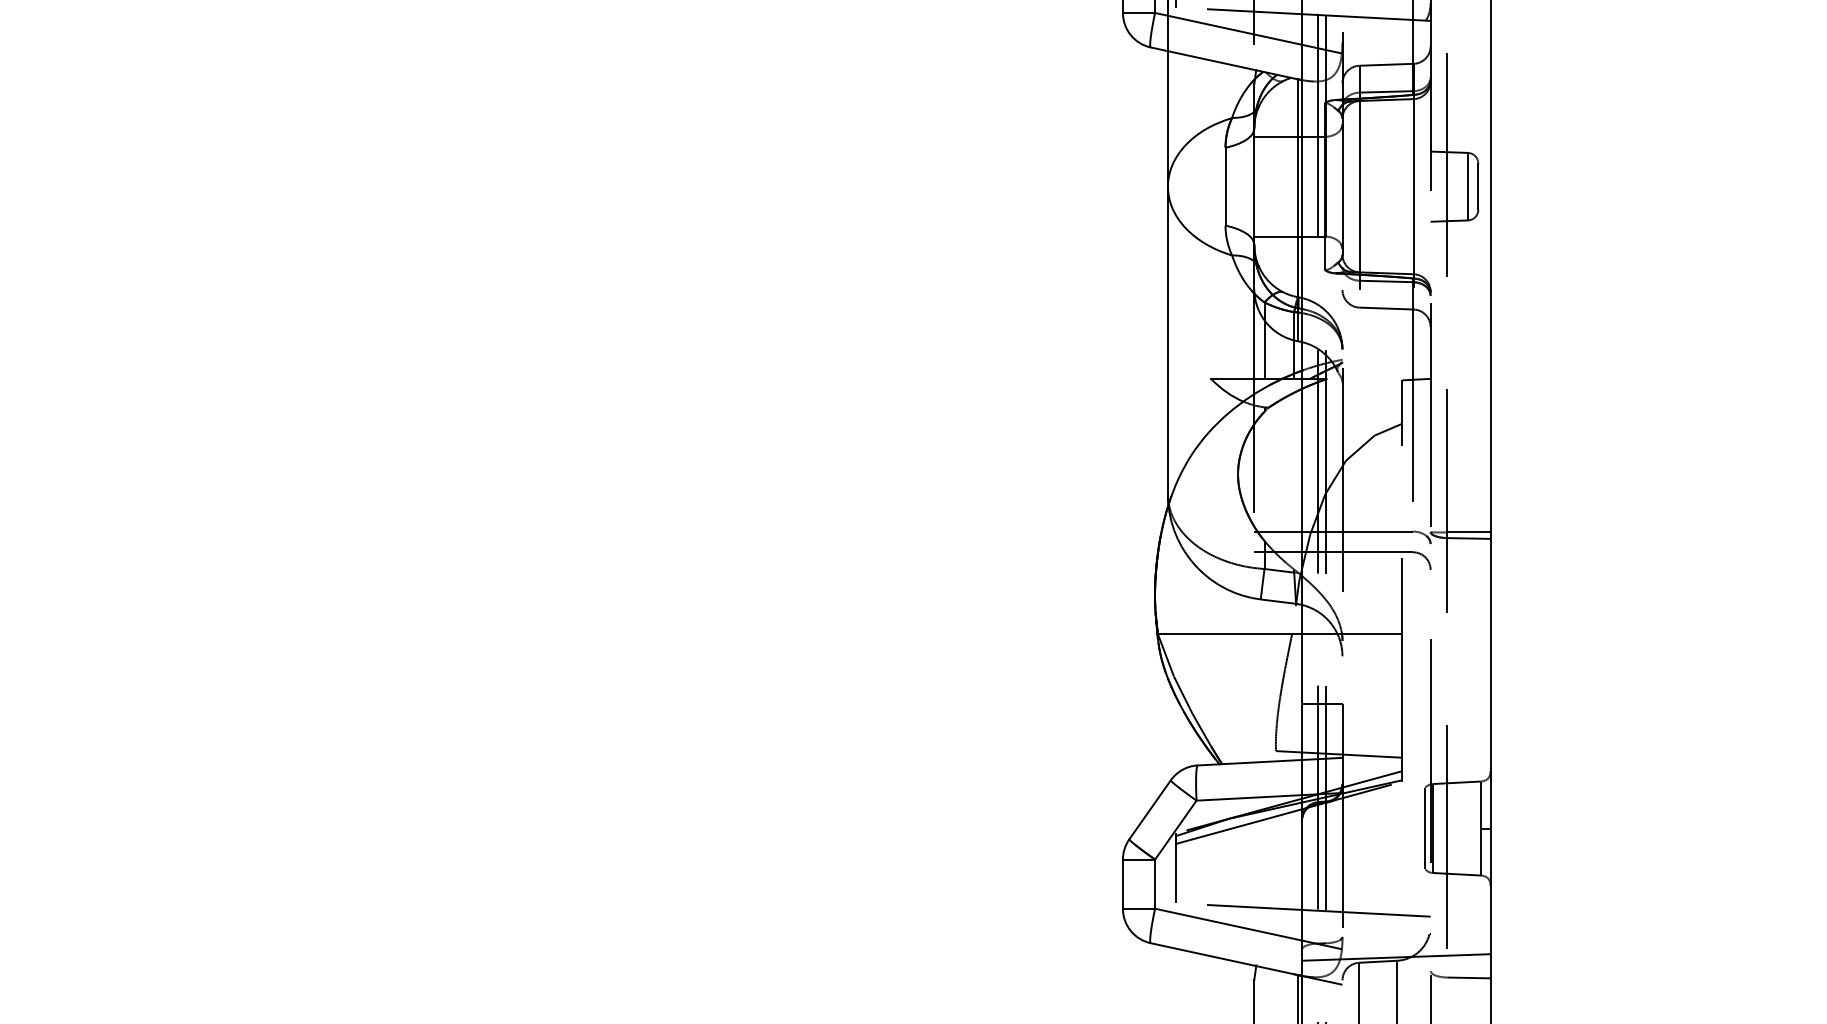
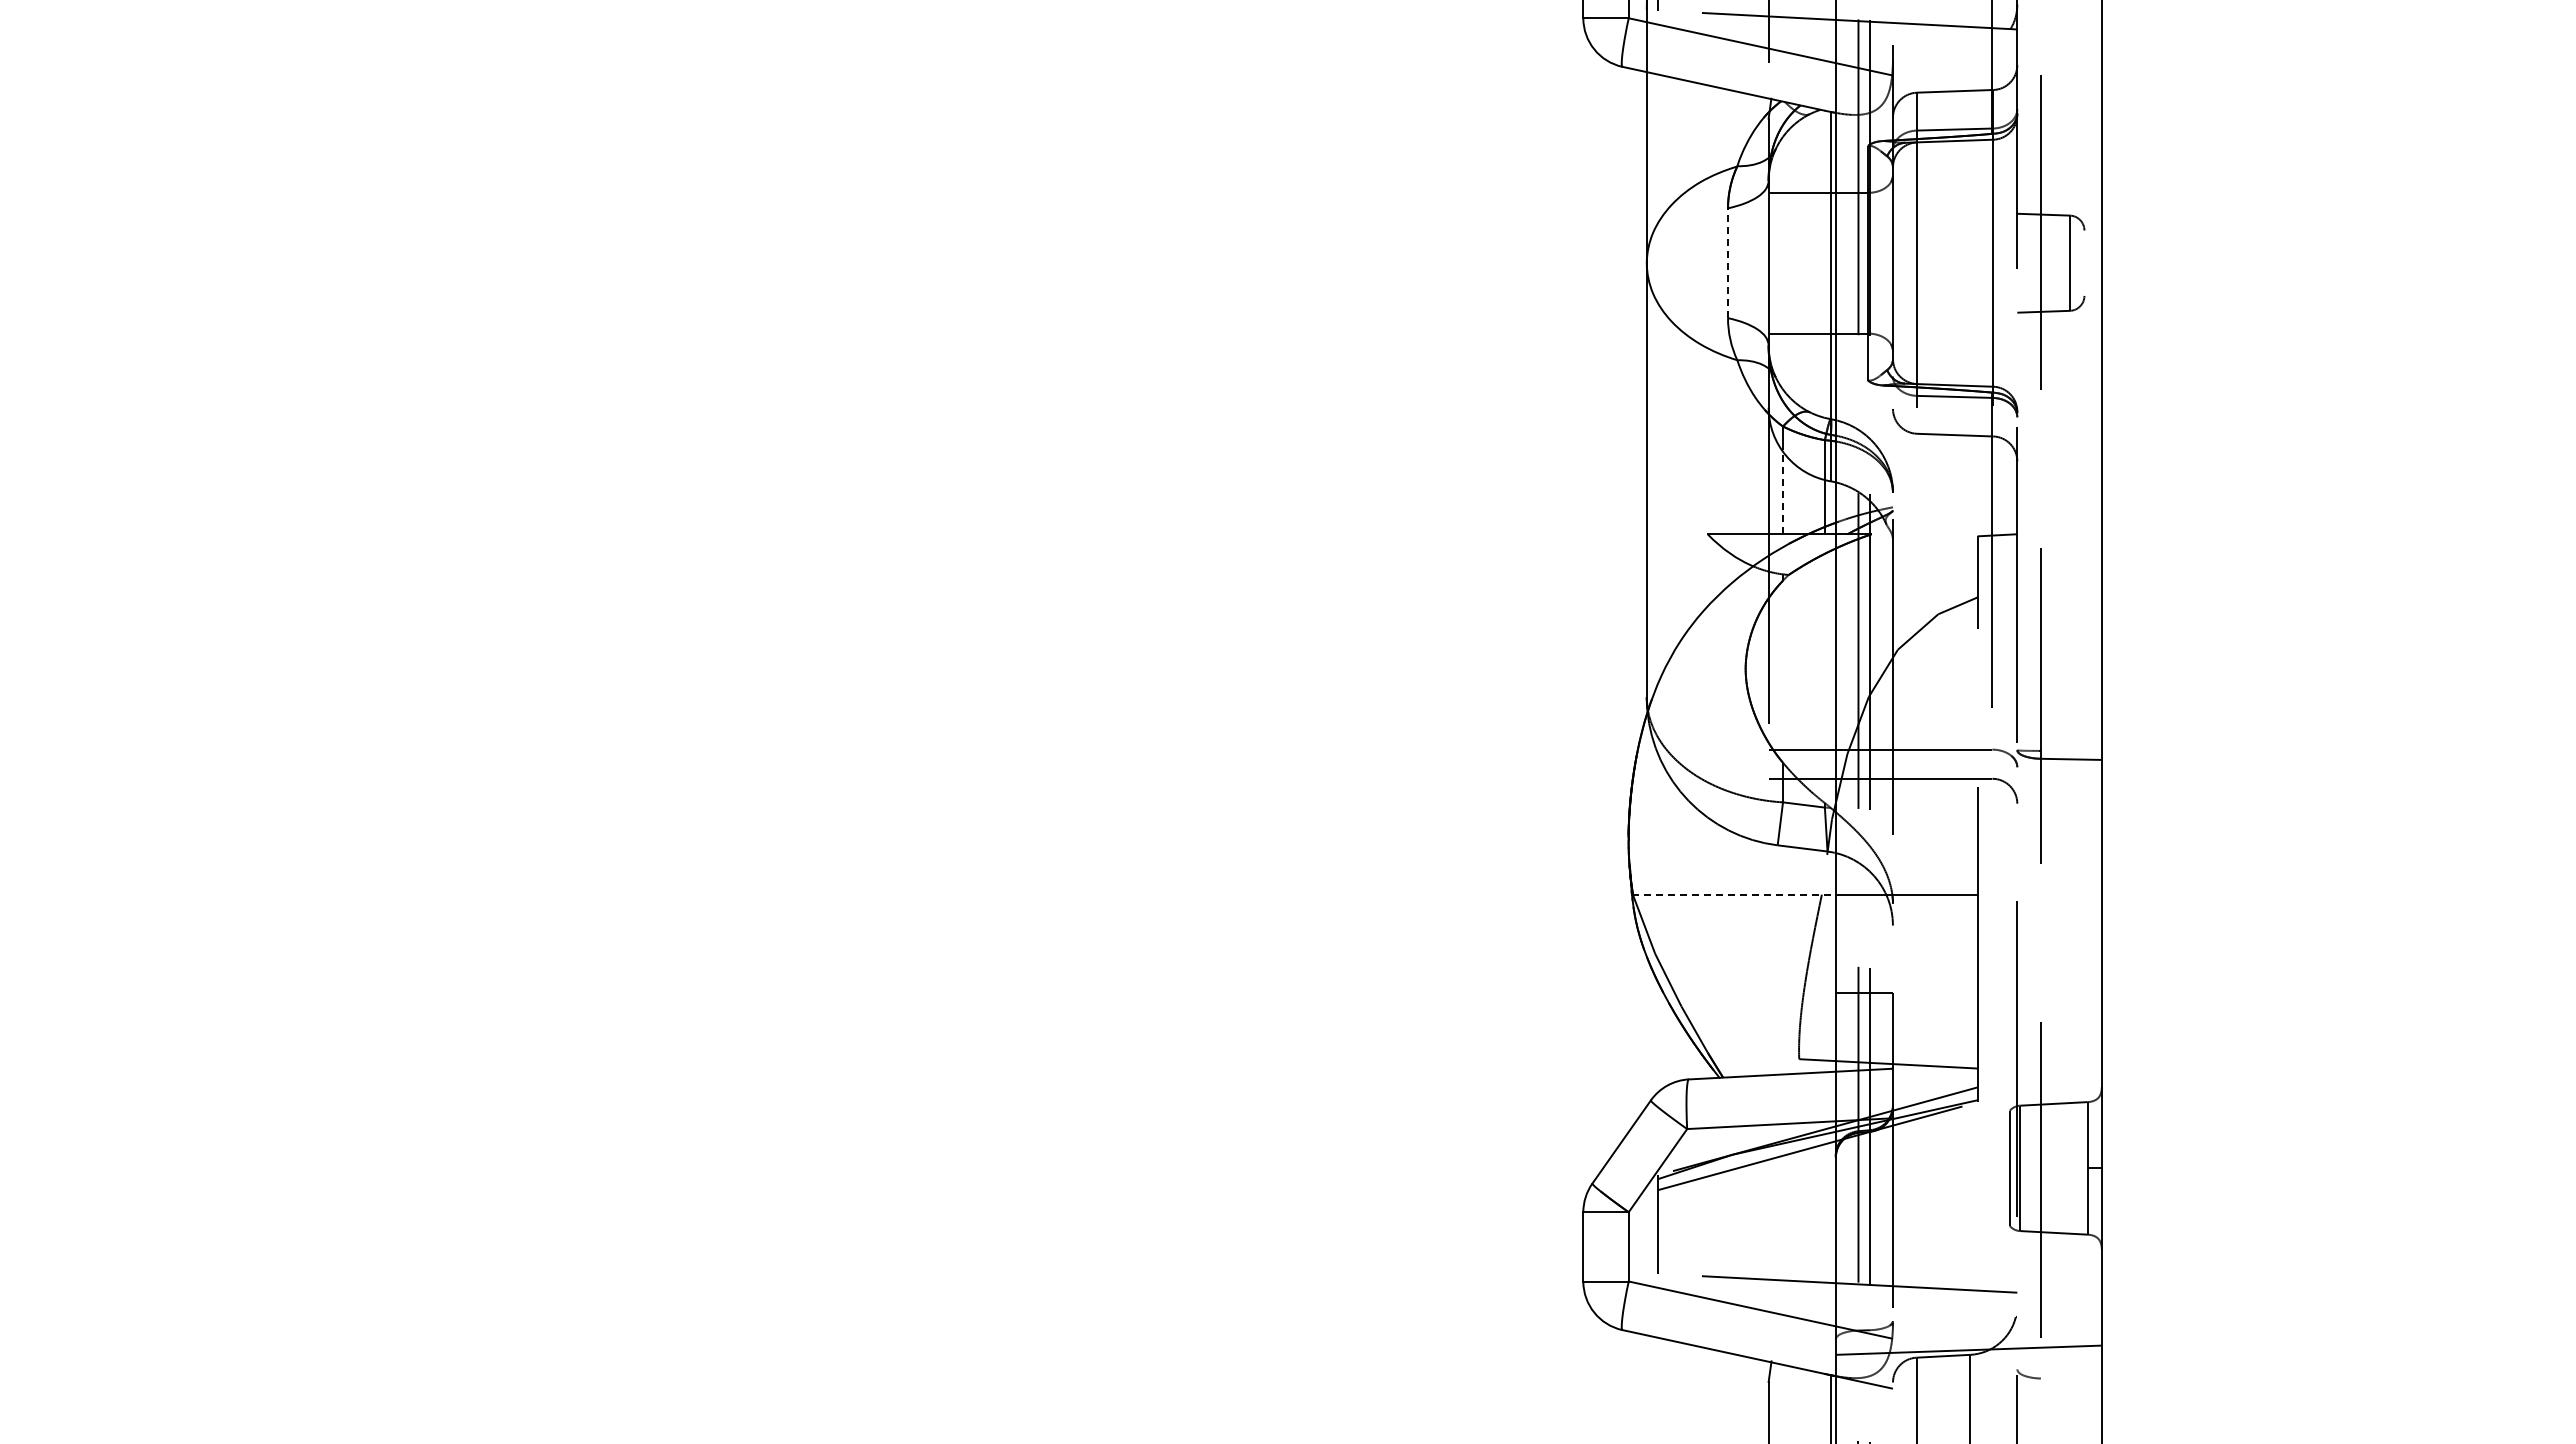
line: (1225, 186) -> (1728, 263), solid -> dashed
line: (1478, 186) -> (2084, 262), removed
line: (1264, 349) -> (1783, 492), solid -> dashed
line: (1468, 532) -> (2070, 750), removed
line: (1229, 634) -> (1733, 894), solid -> dashed
line: (1468, 977) -> (2070, 1378), removed

